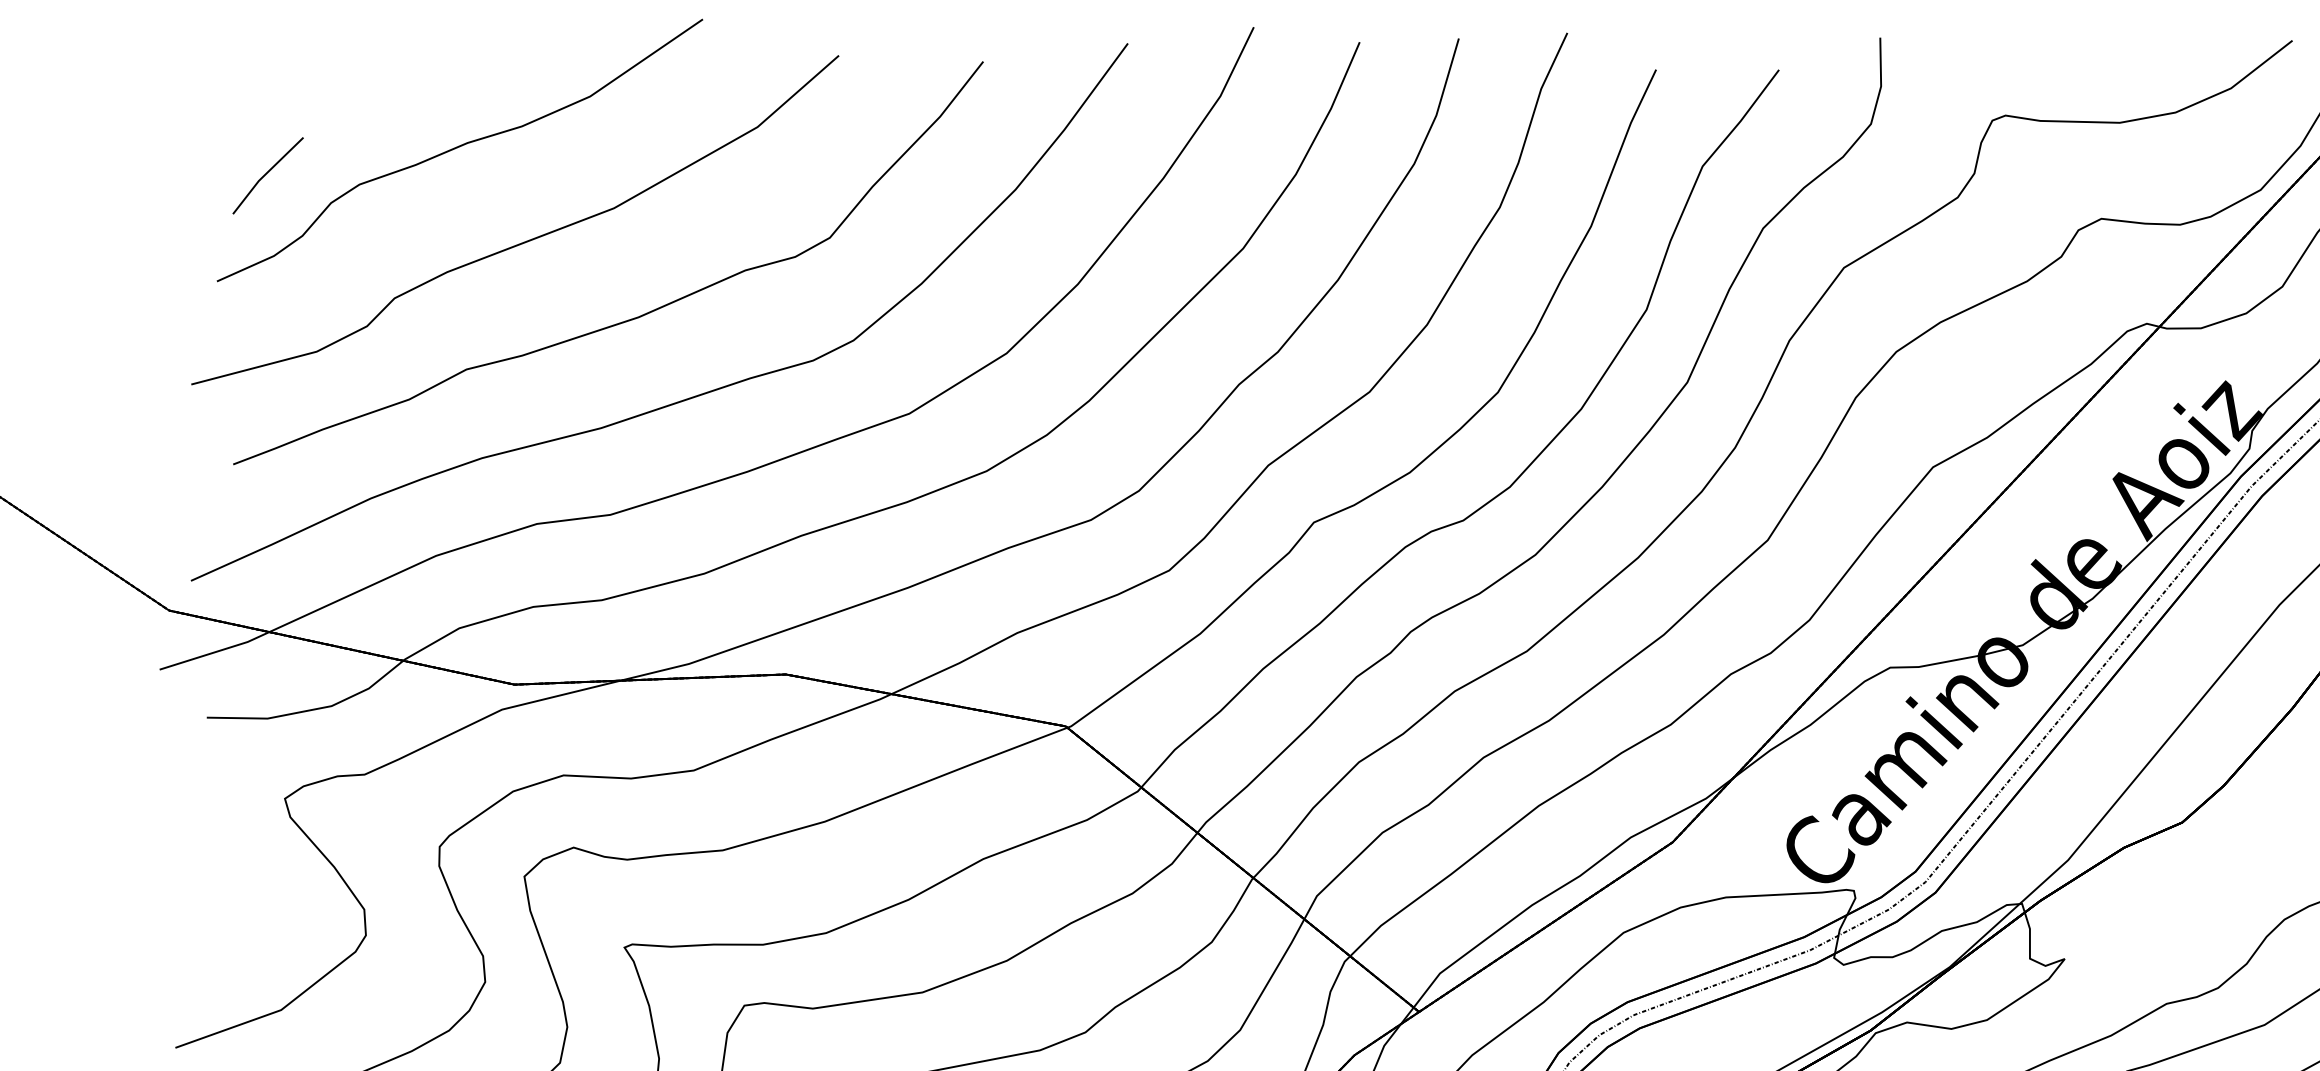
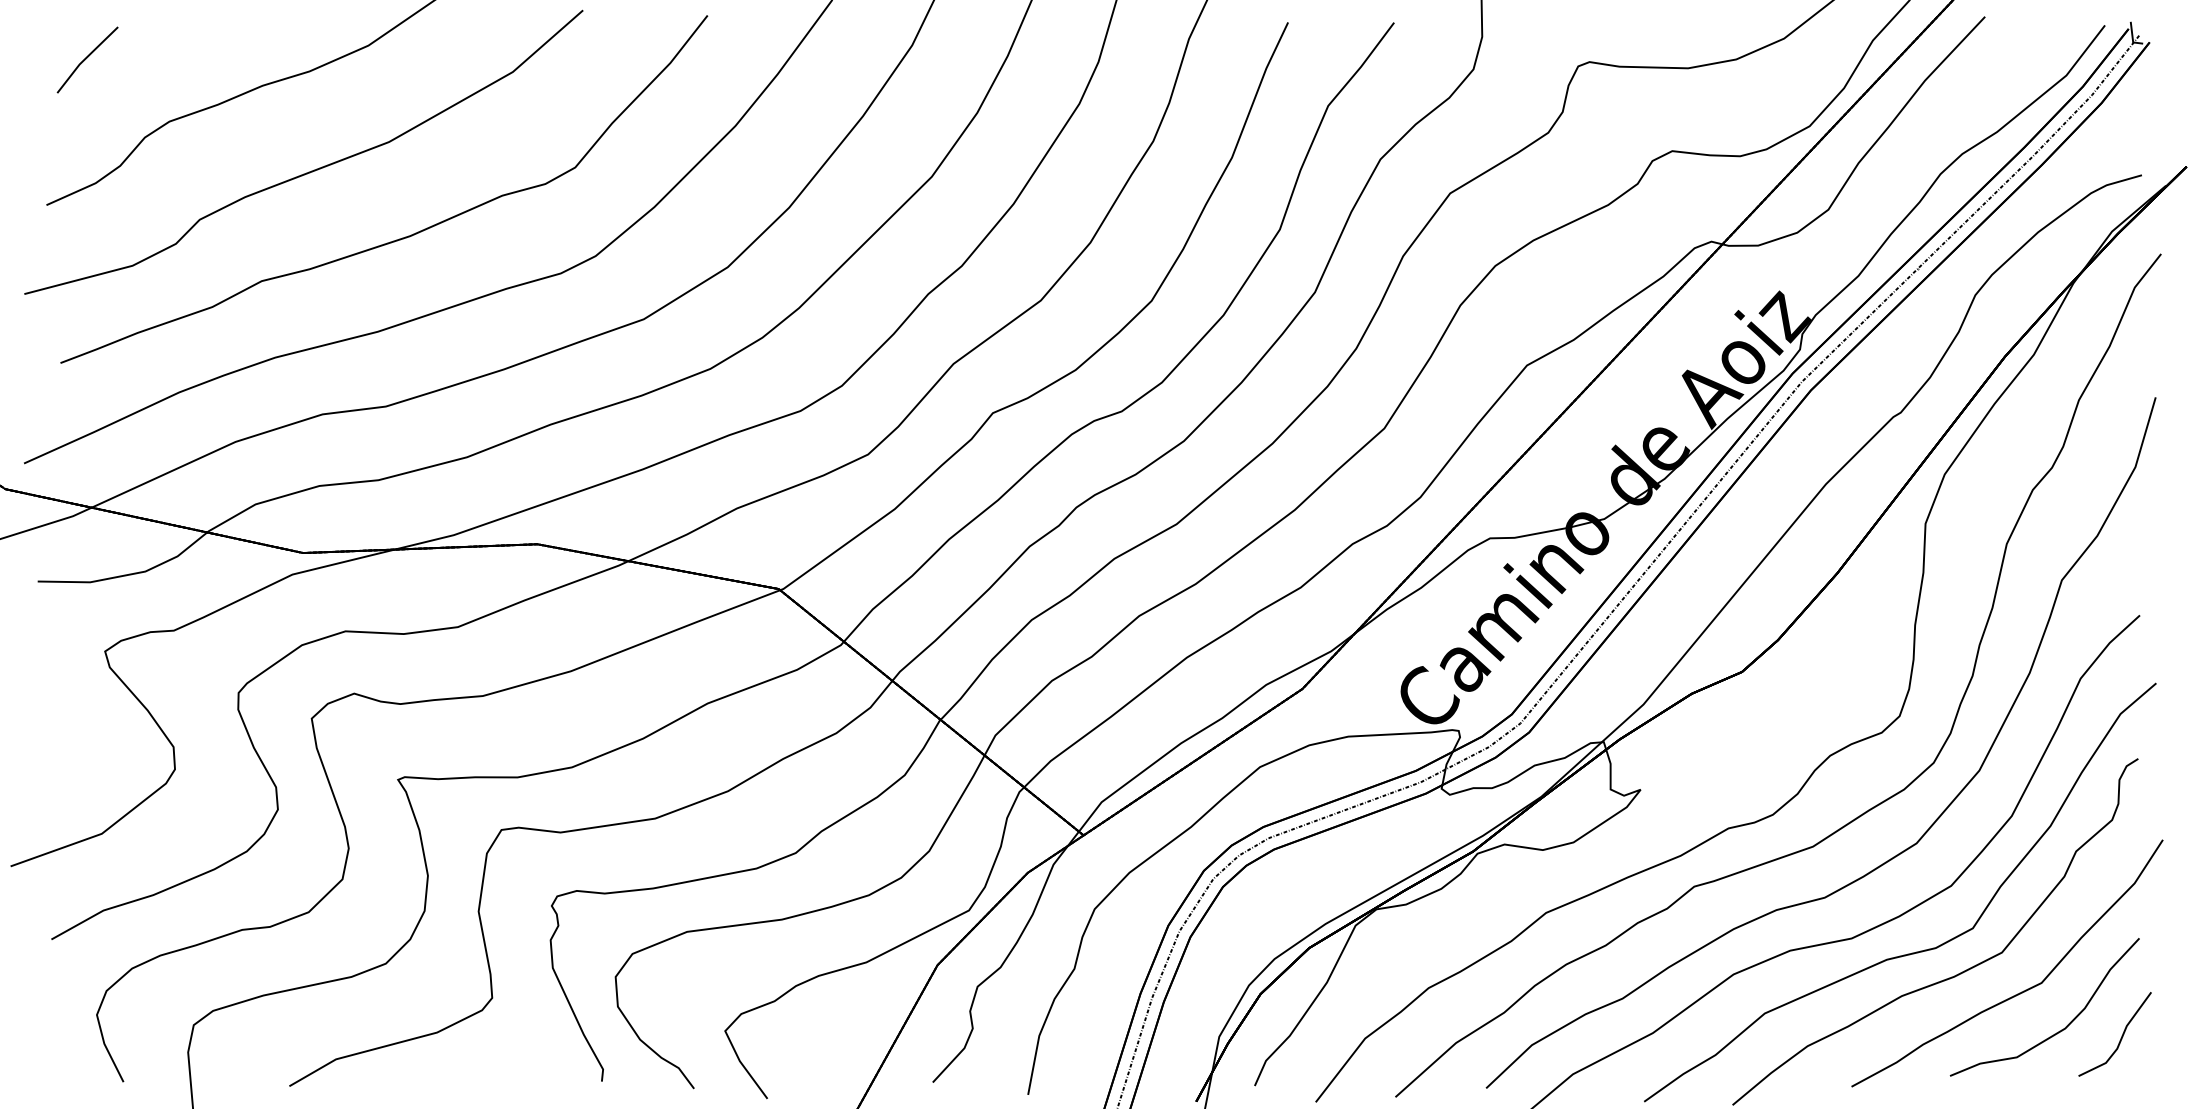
part: (267, 175) -> (87, 59), moved

